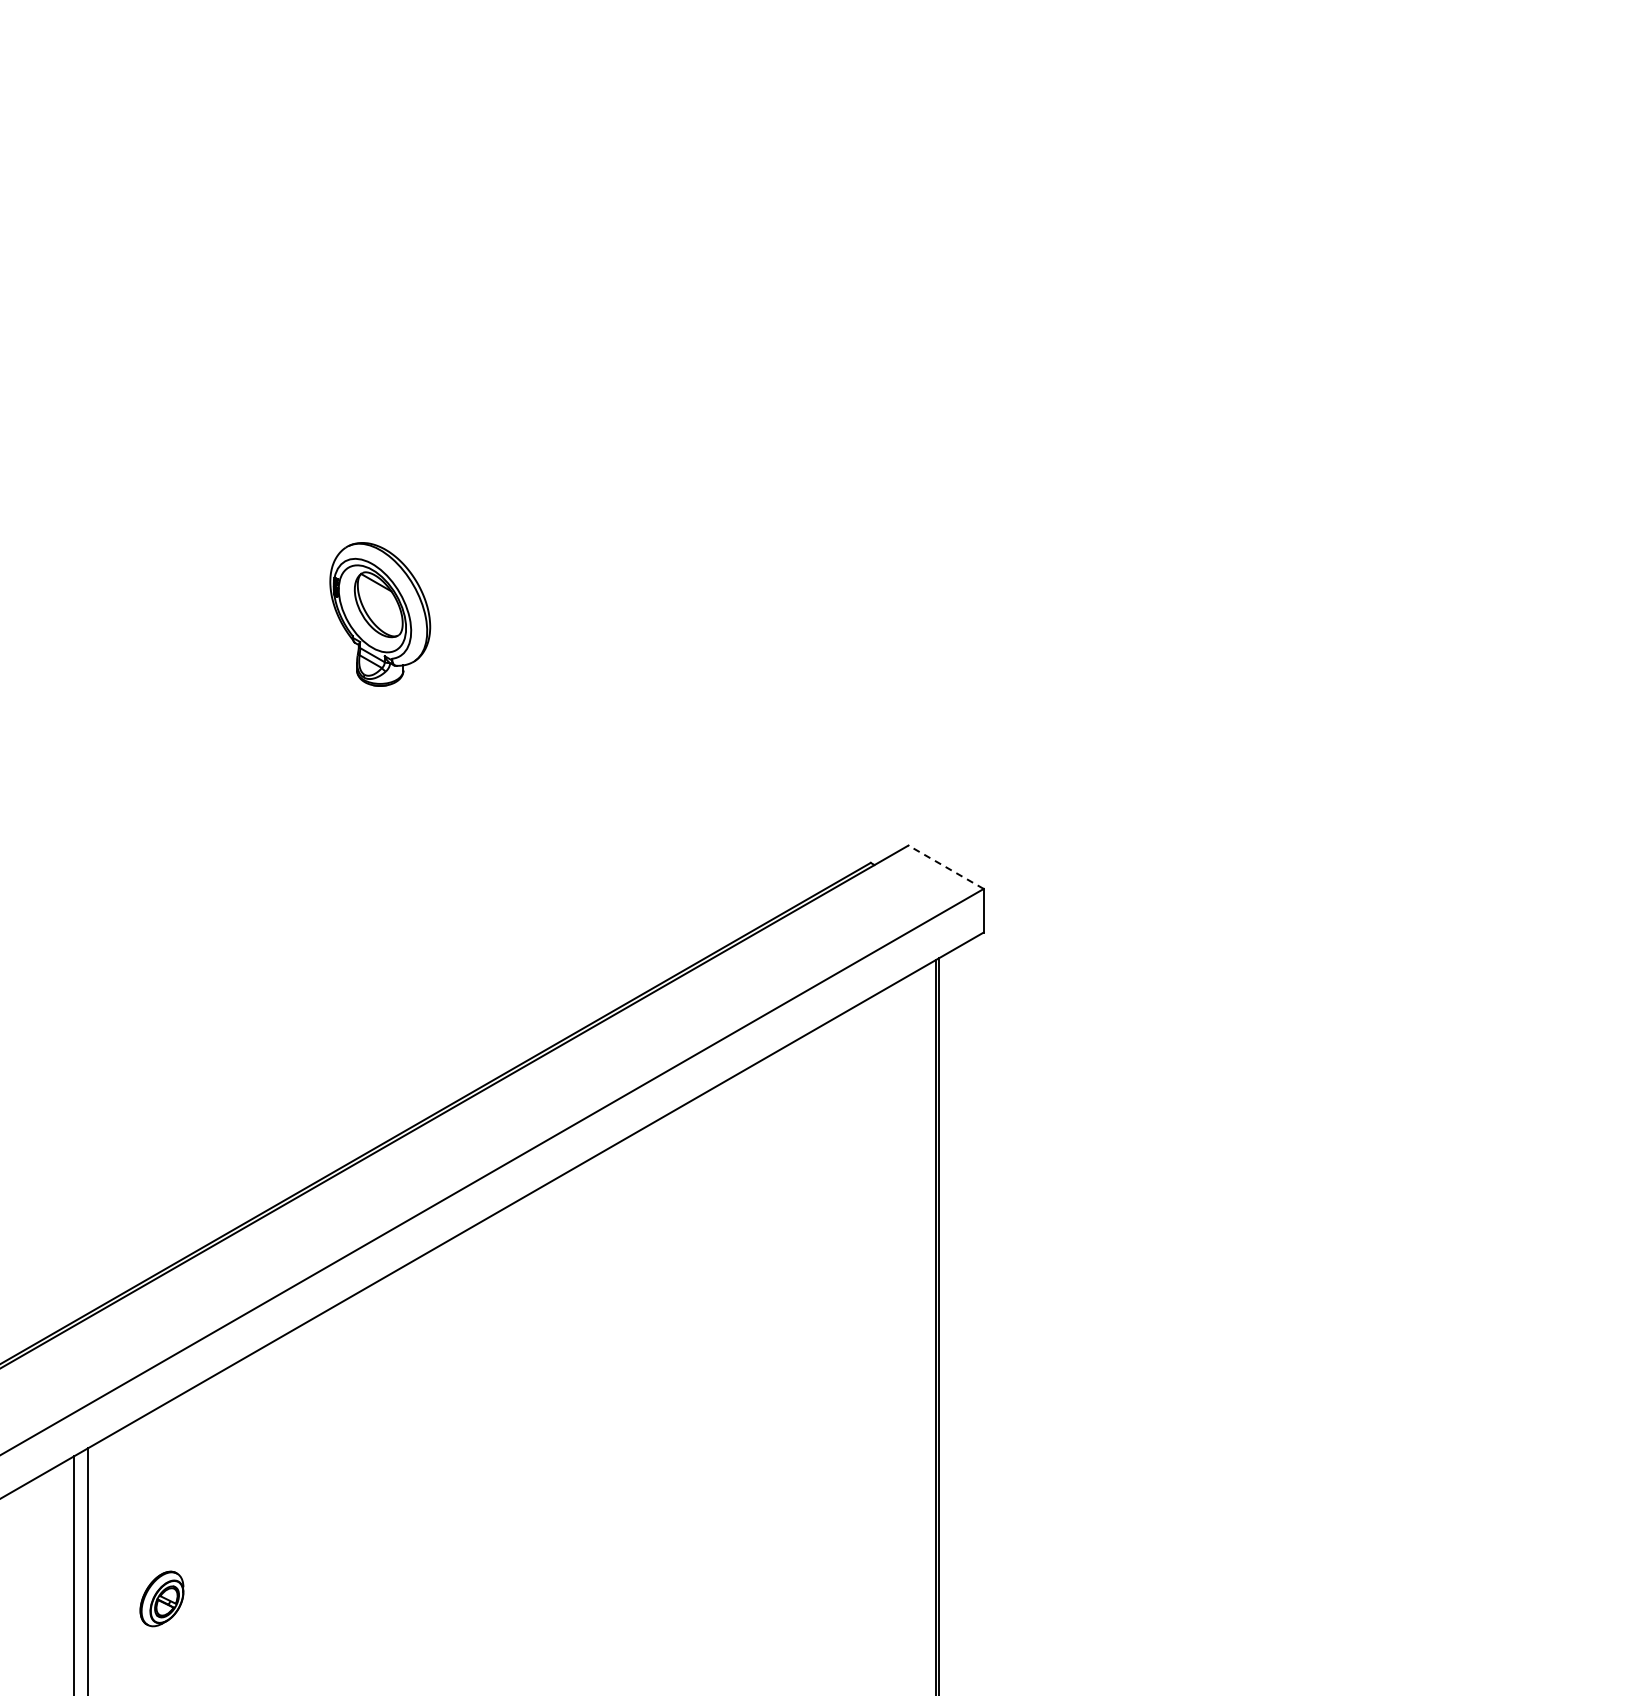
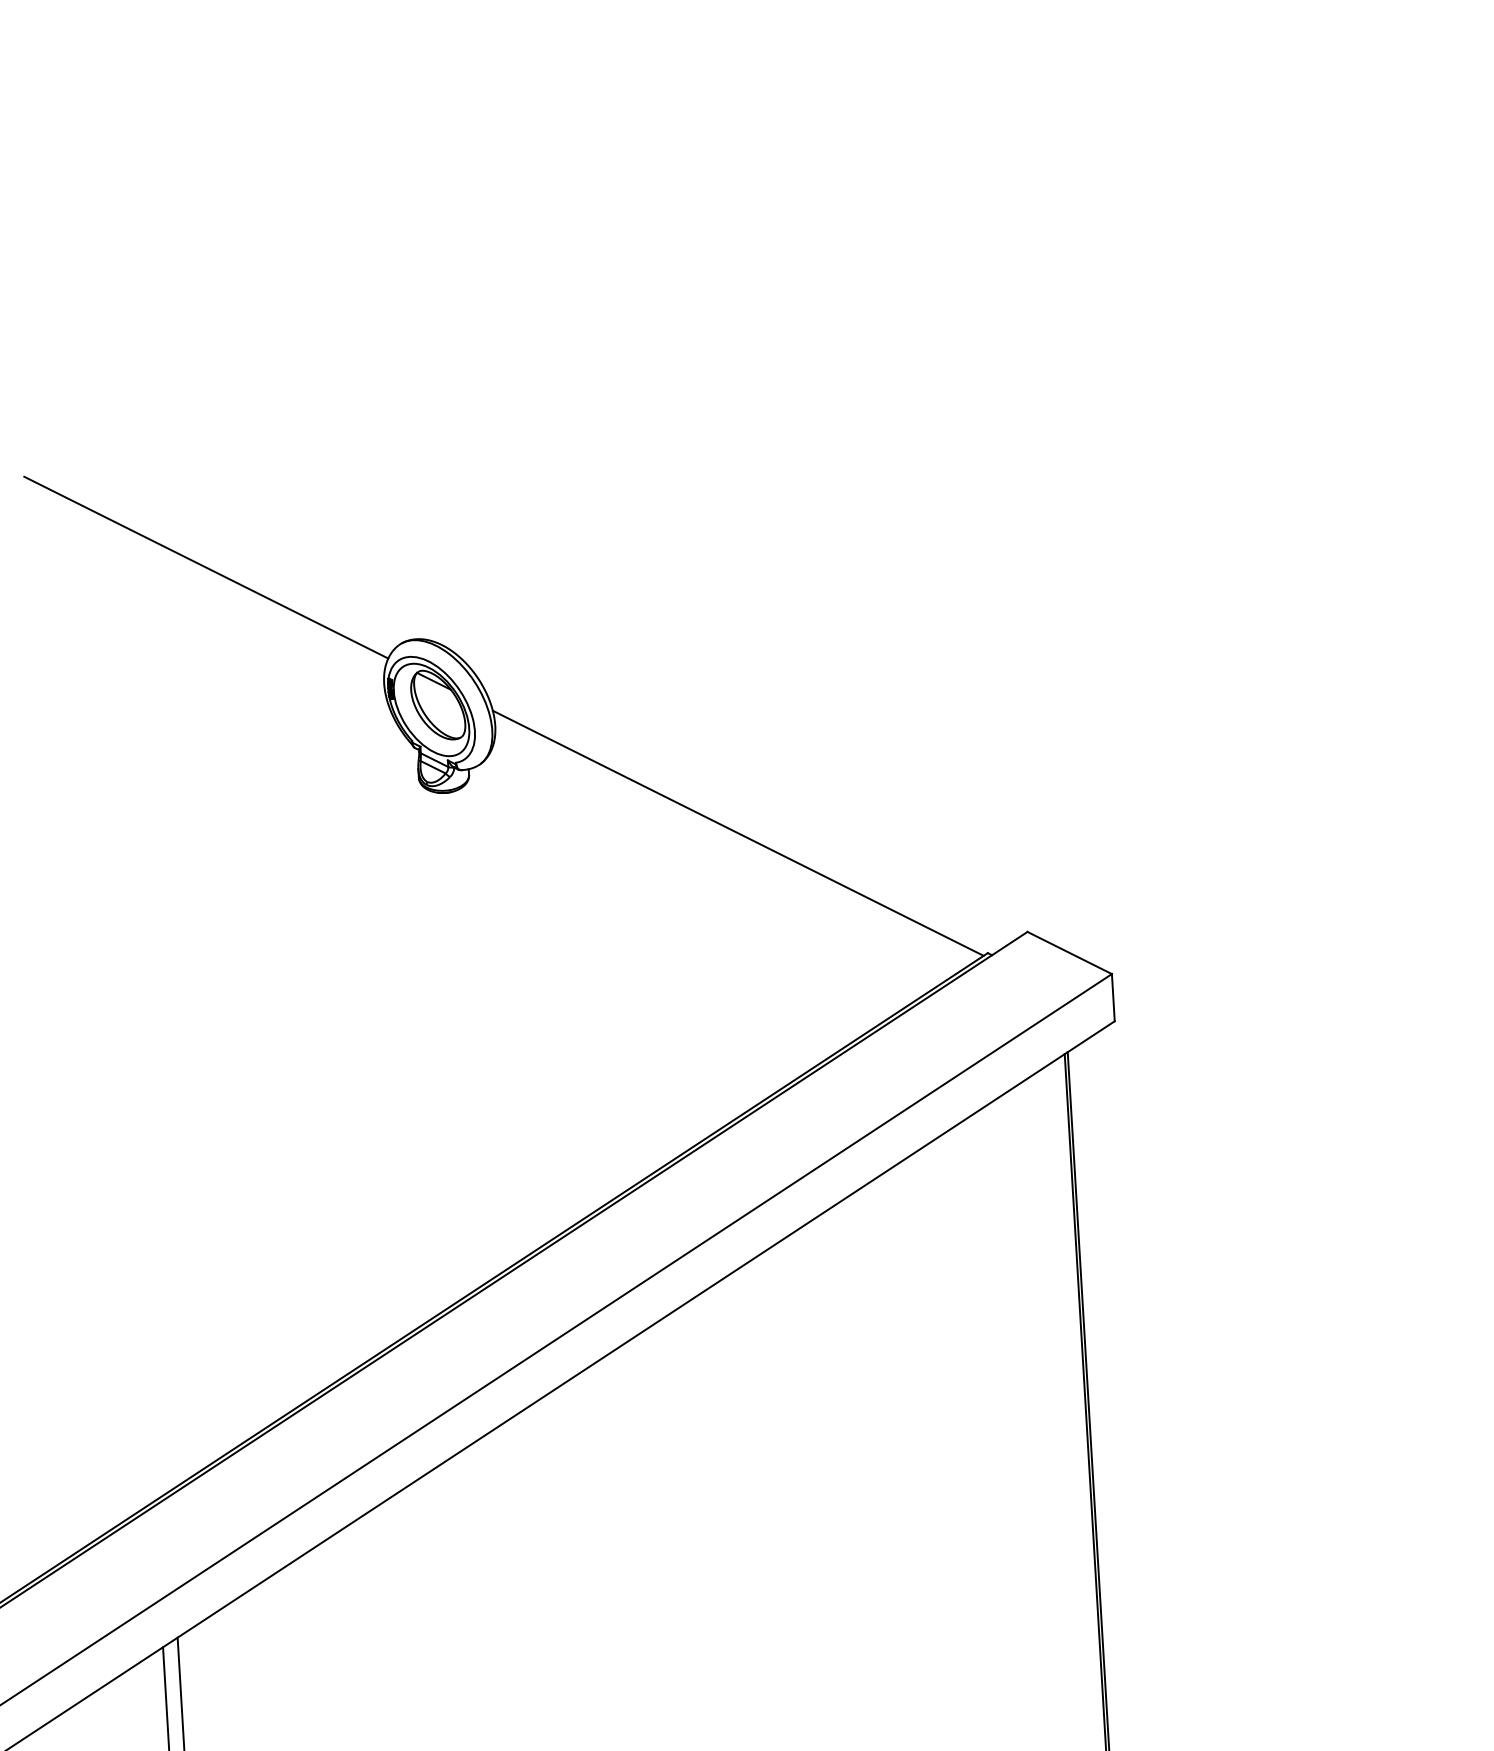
line: (172, 465) -> (205, 567), added
line: (647, 738) -> (737, 832), added
line: (945, 867) -> (1069, 953), dashed -> solid

